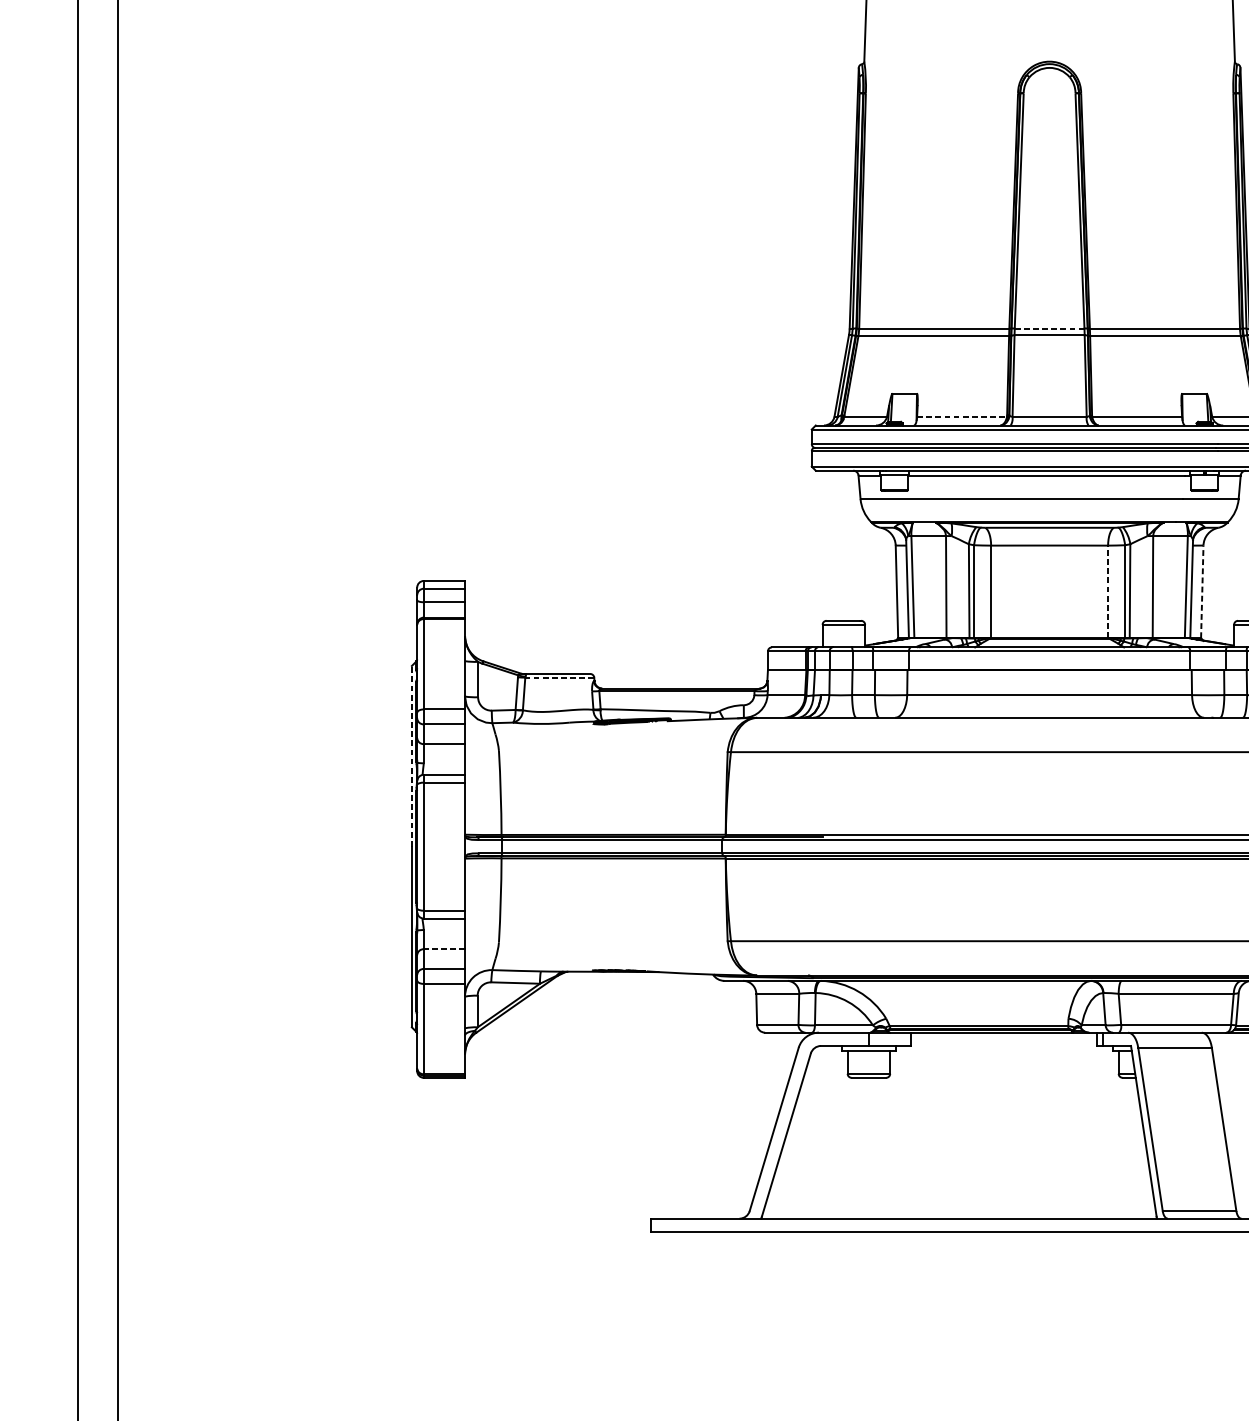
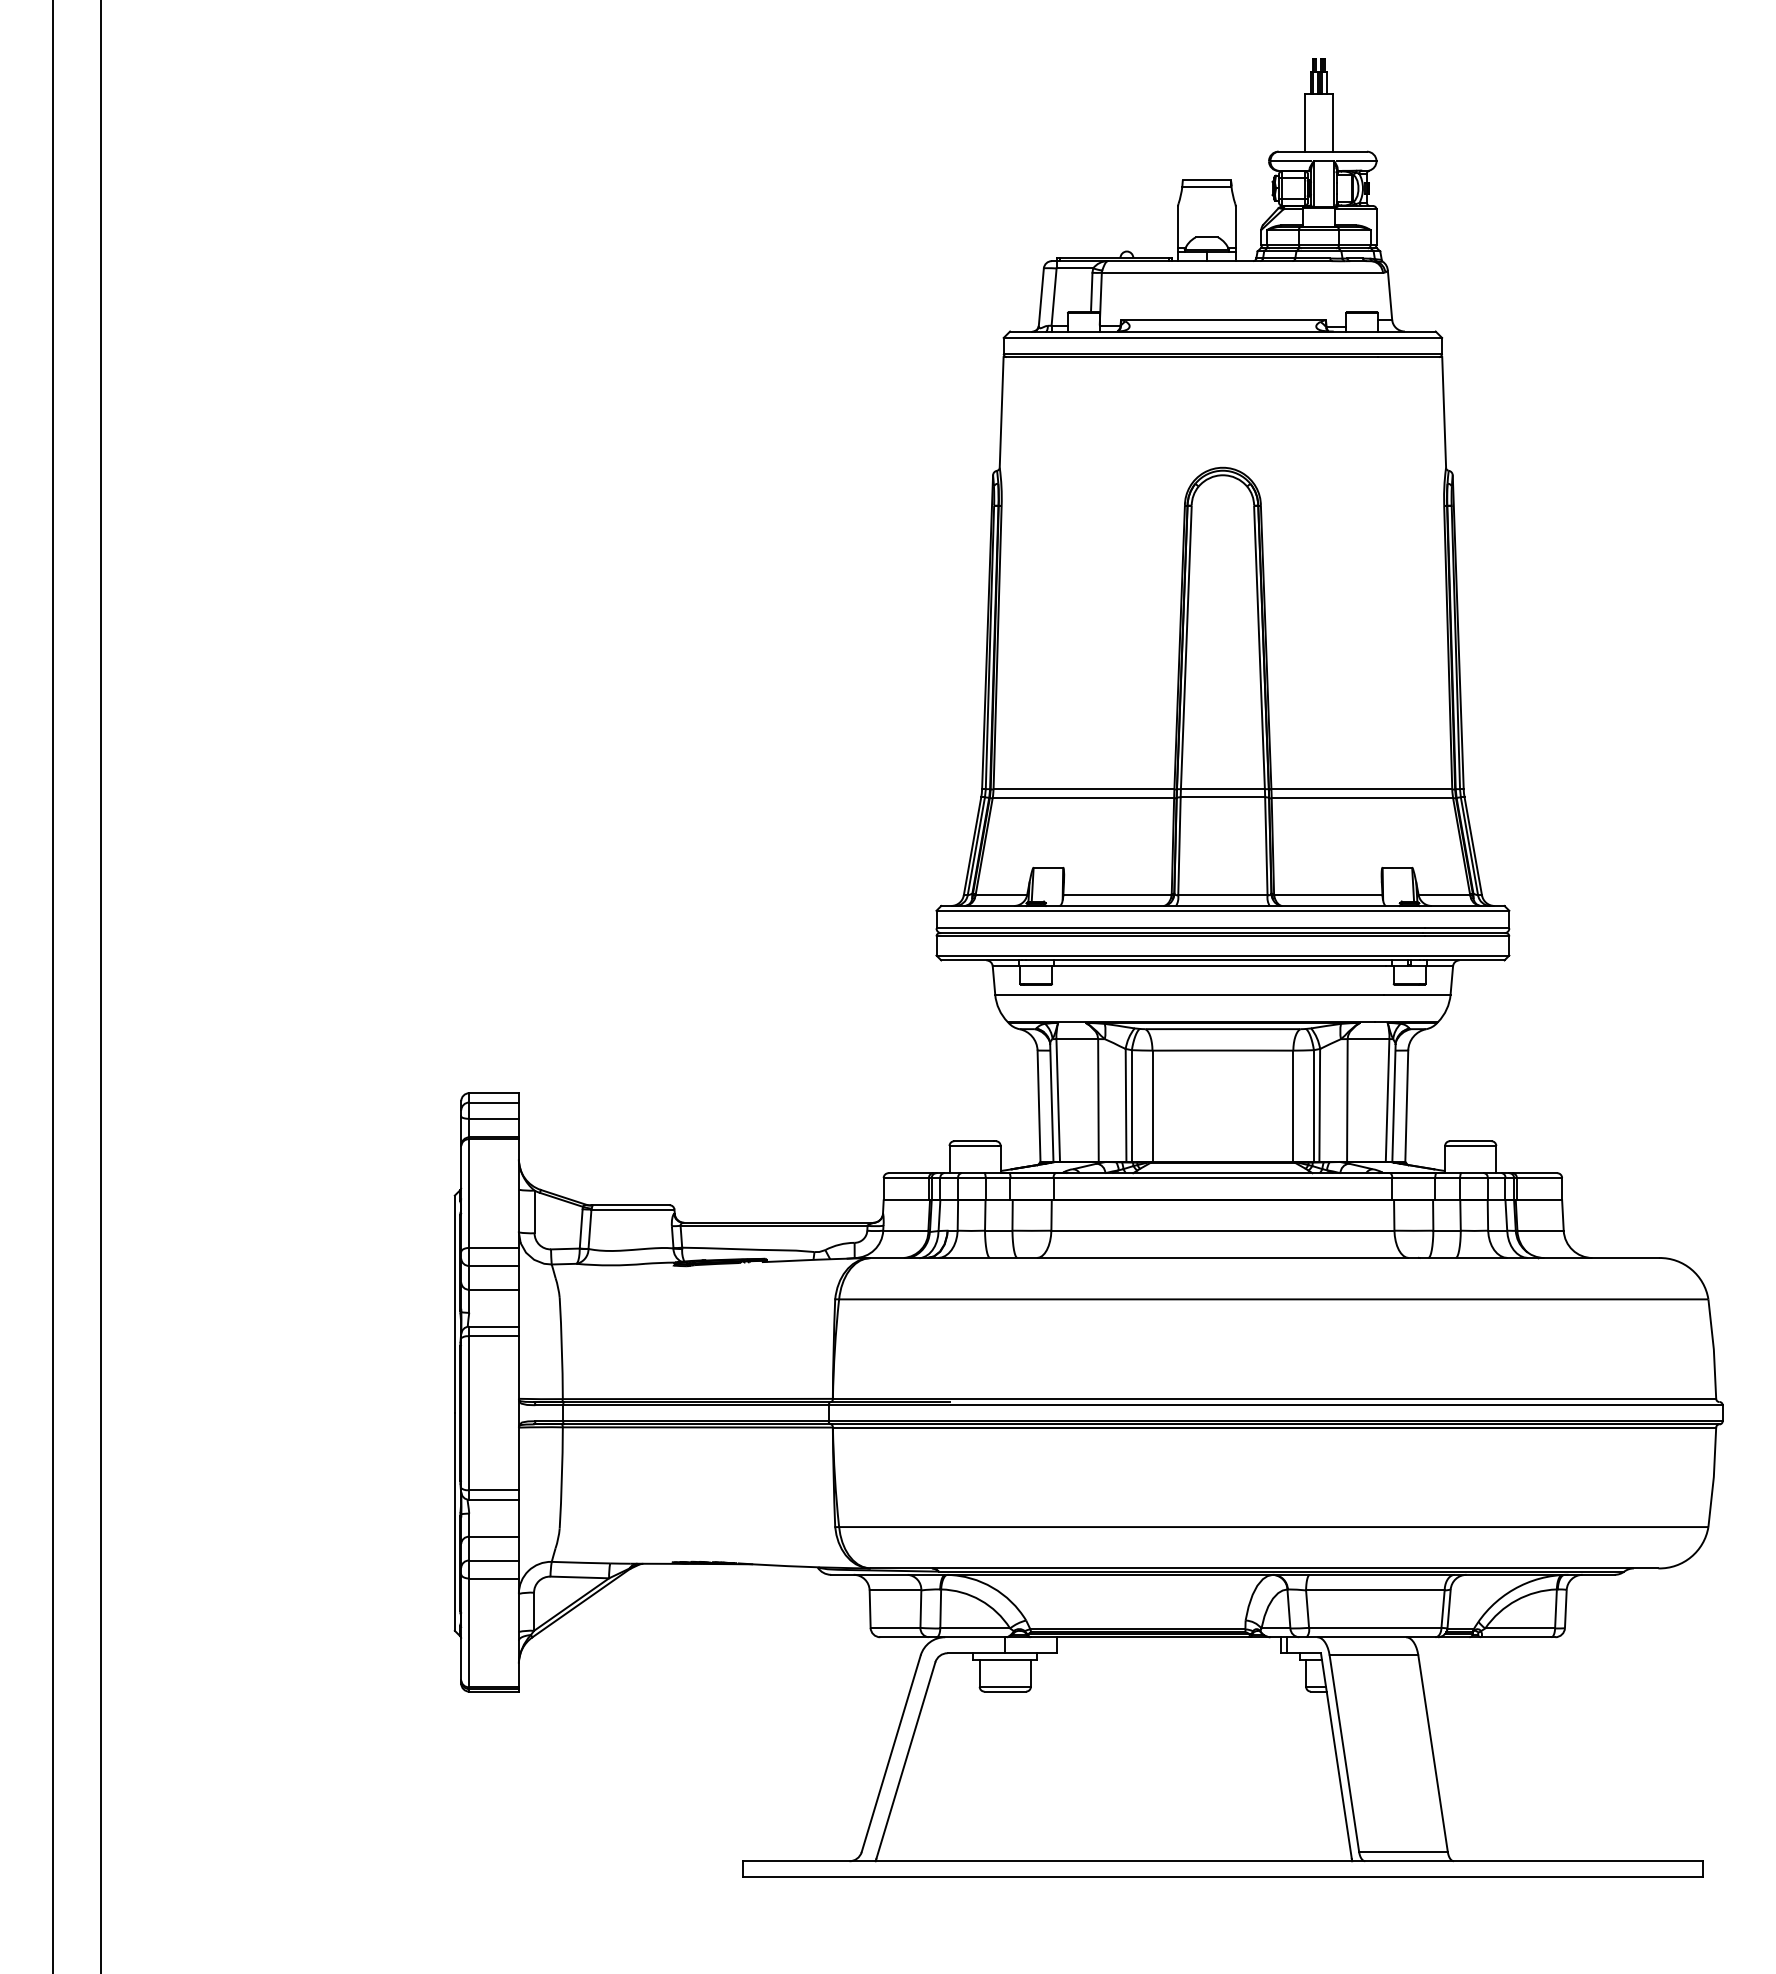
line: (1049, 328) -> (1222, 789), dashed -> solid
line: (962, 416) -> (1117, 895), dashed -> solid
line: (1108, 592) -> (1293, 1106), dashed -> solid
line: (1202, 592) -> (1406, 1106), dashed -> solid
line: (559, 677) -> (632, 1209), dashed -> solid
line: (411, 756) -> (454, 1304), dashed -> solid
line: (444, 949) -> (494, 1536), dashed -> solid

